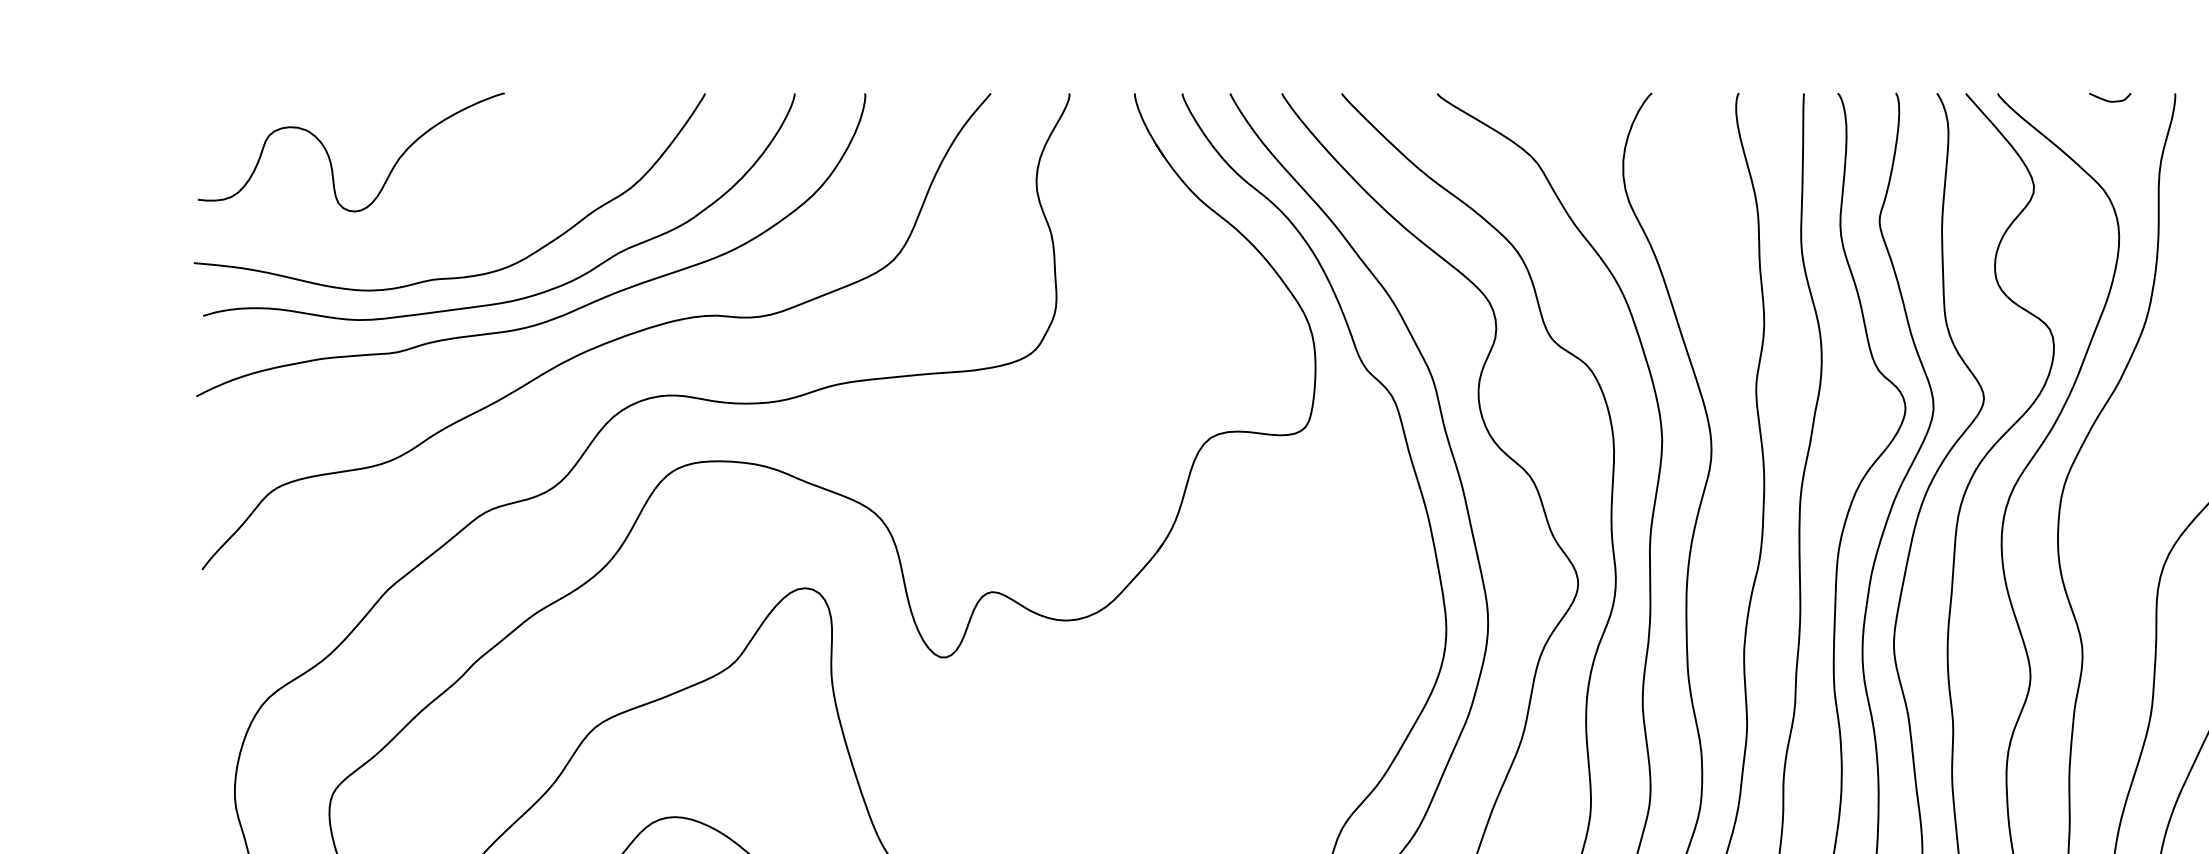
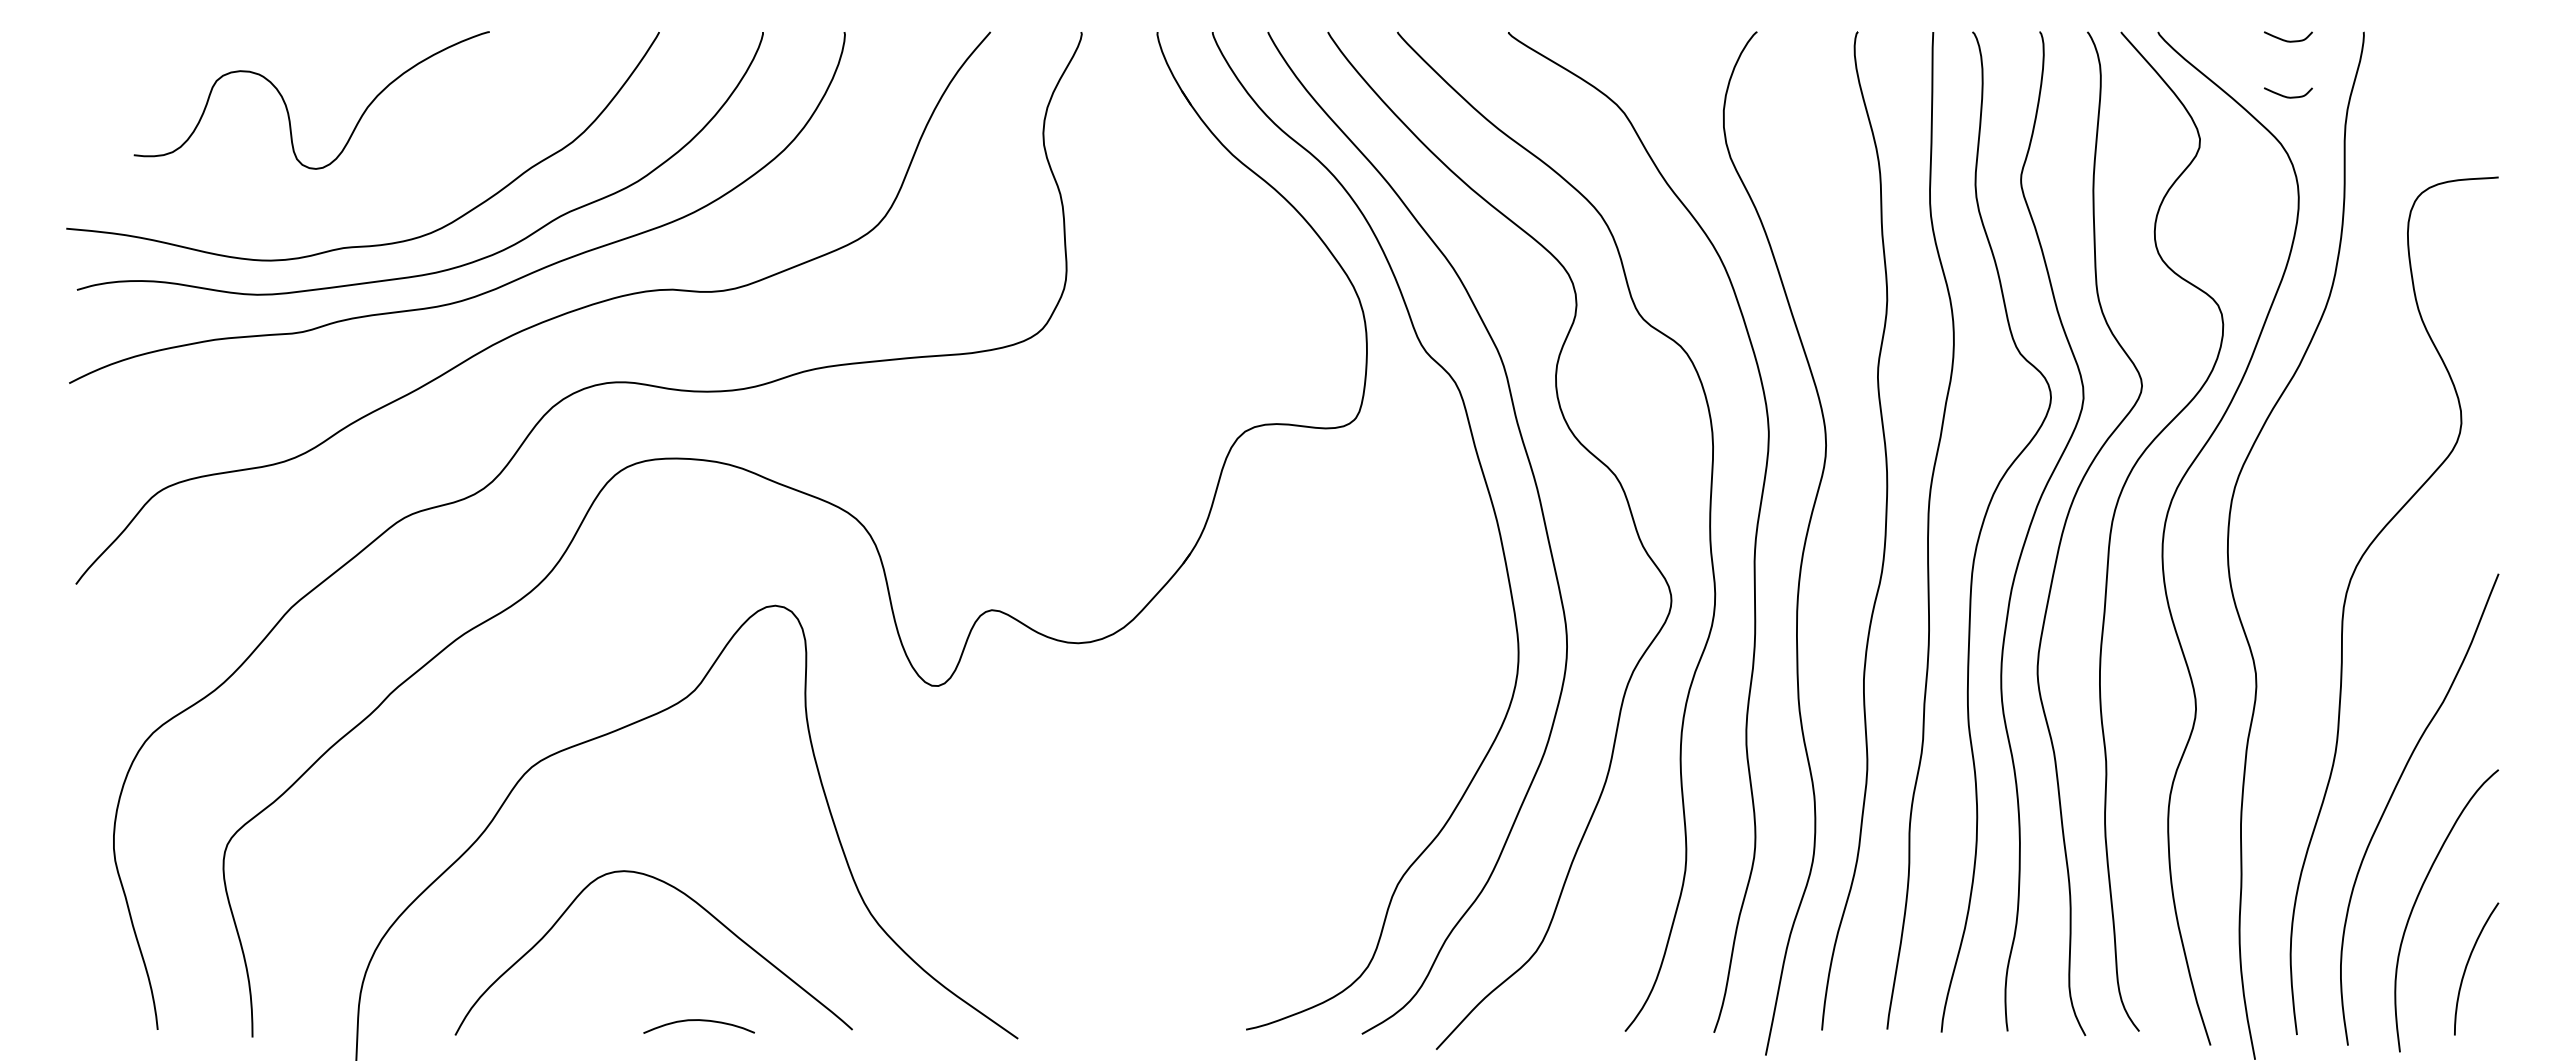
curve: (2110, 149) -> (2288, 96), added
curve: (330, 157) -> (287, 106), moved

